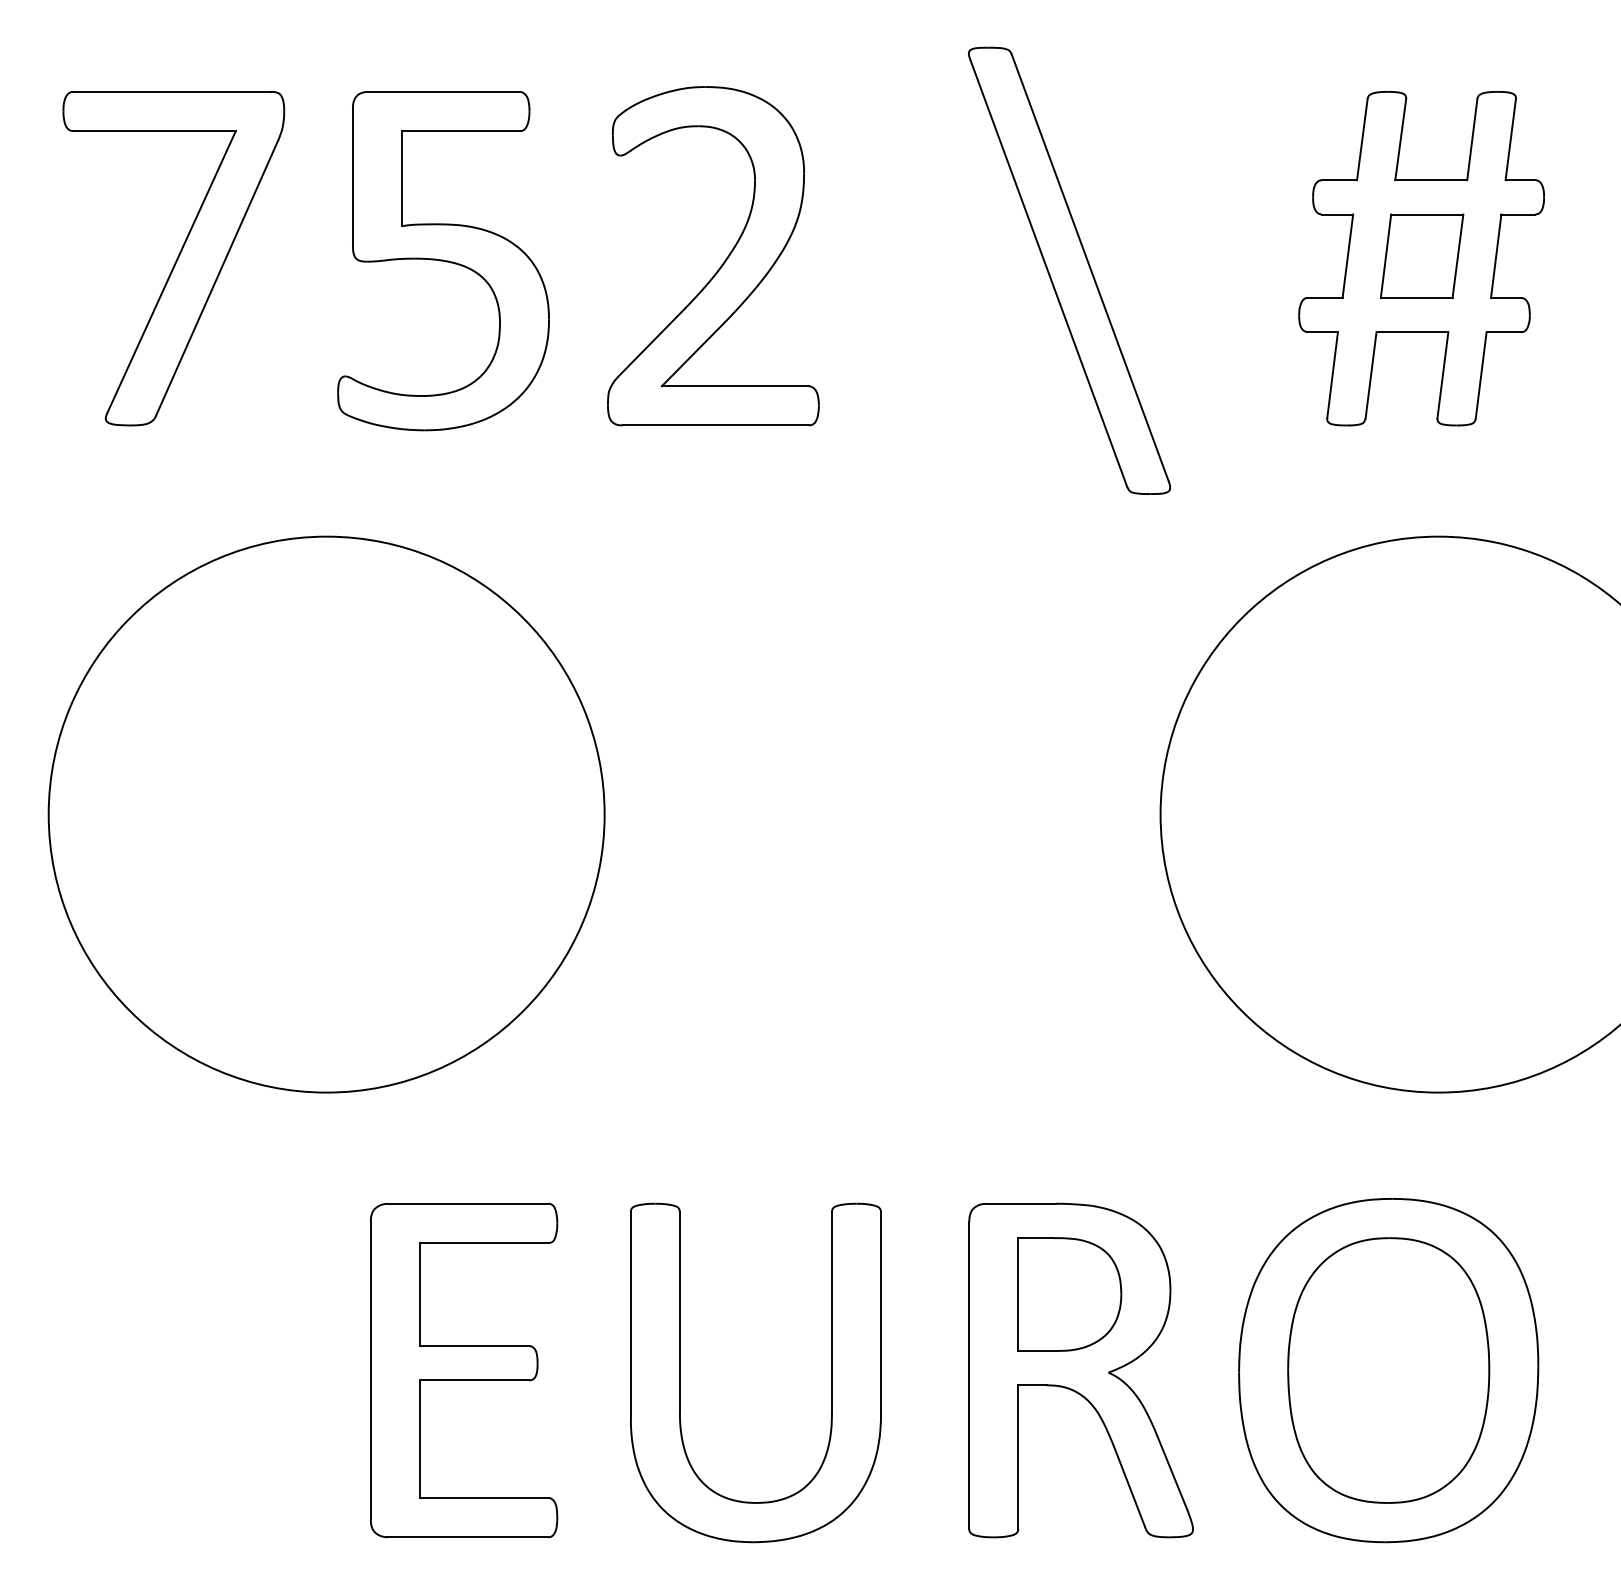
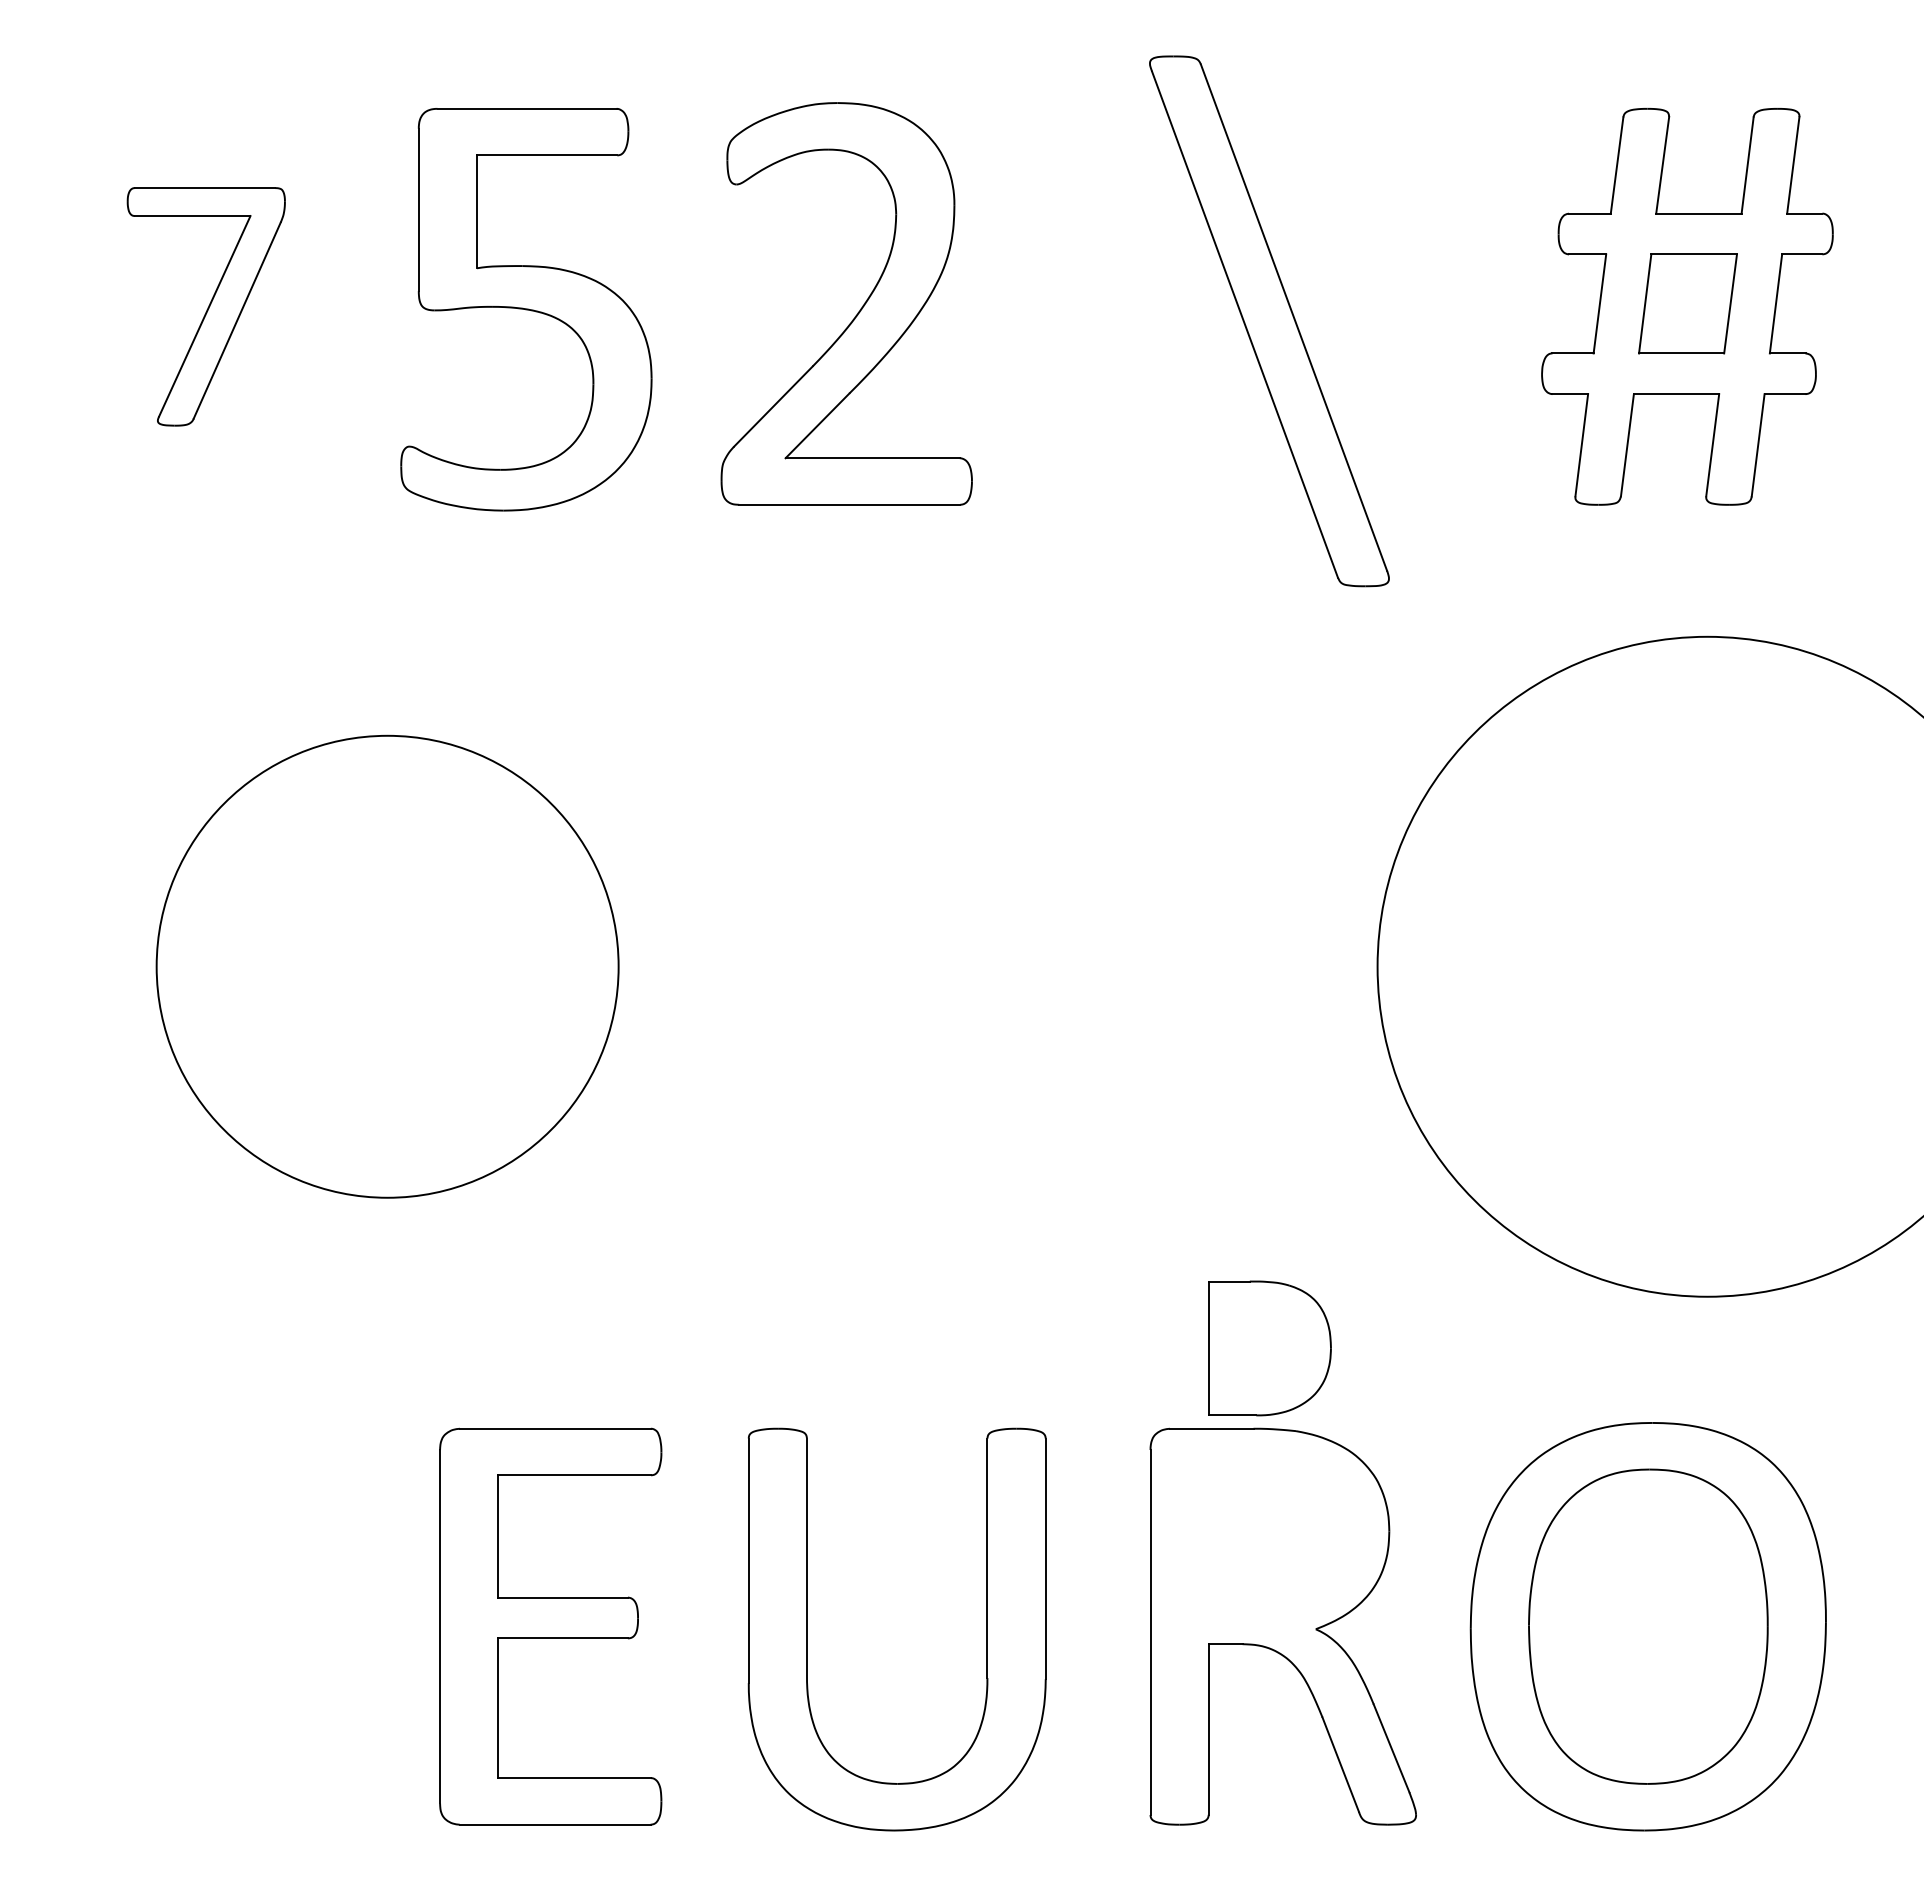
part: (174, 258) -> (206, 306), size x0.6
circle: (326, 814) -> (387, 966), size x0.7
part: (1069, 1294) -> (1269, 1348), moved

